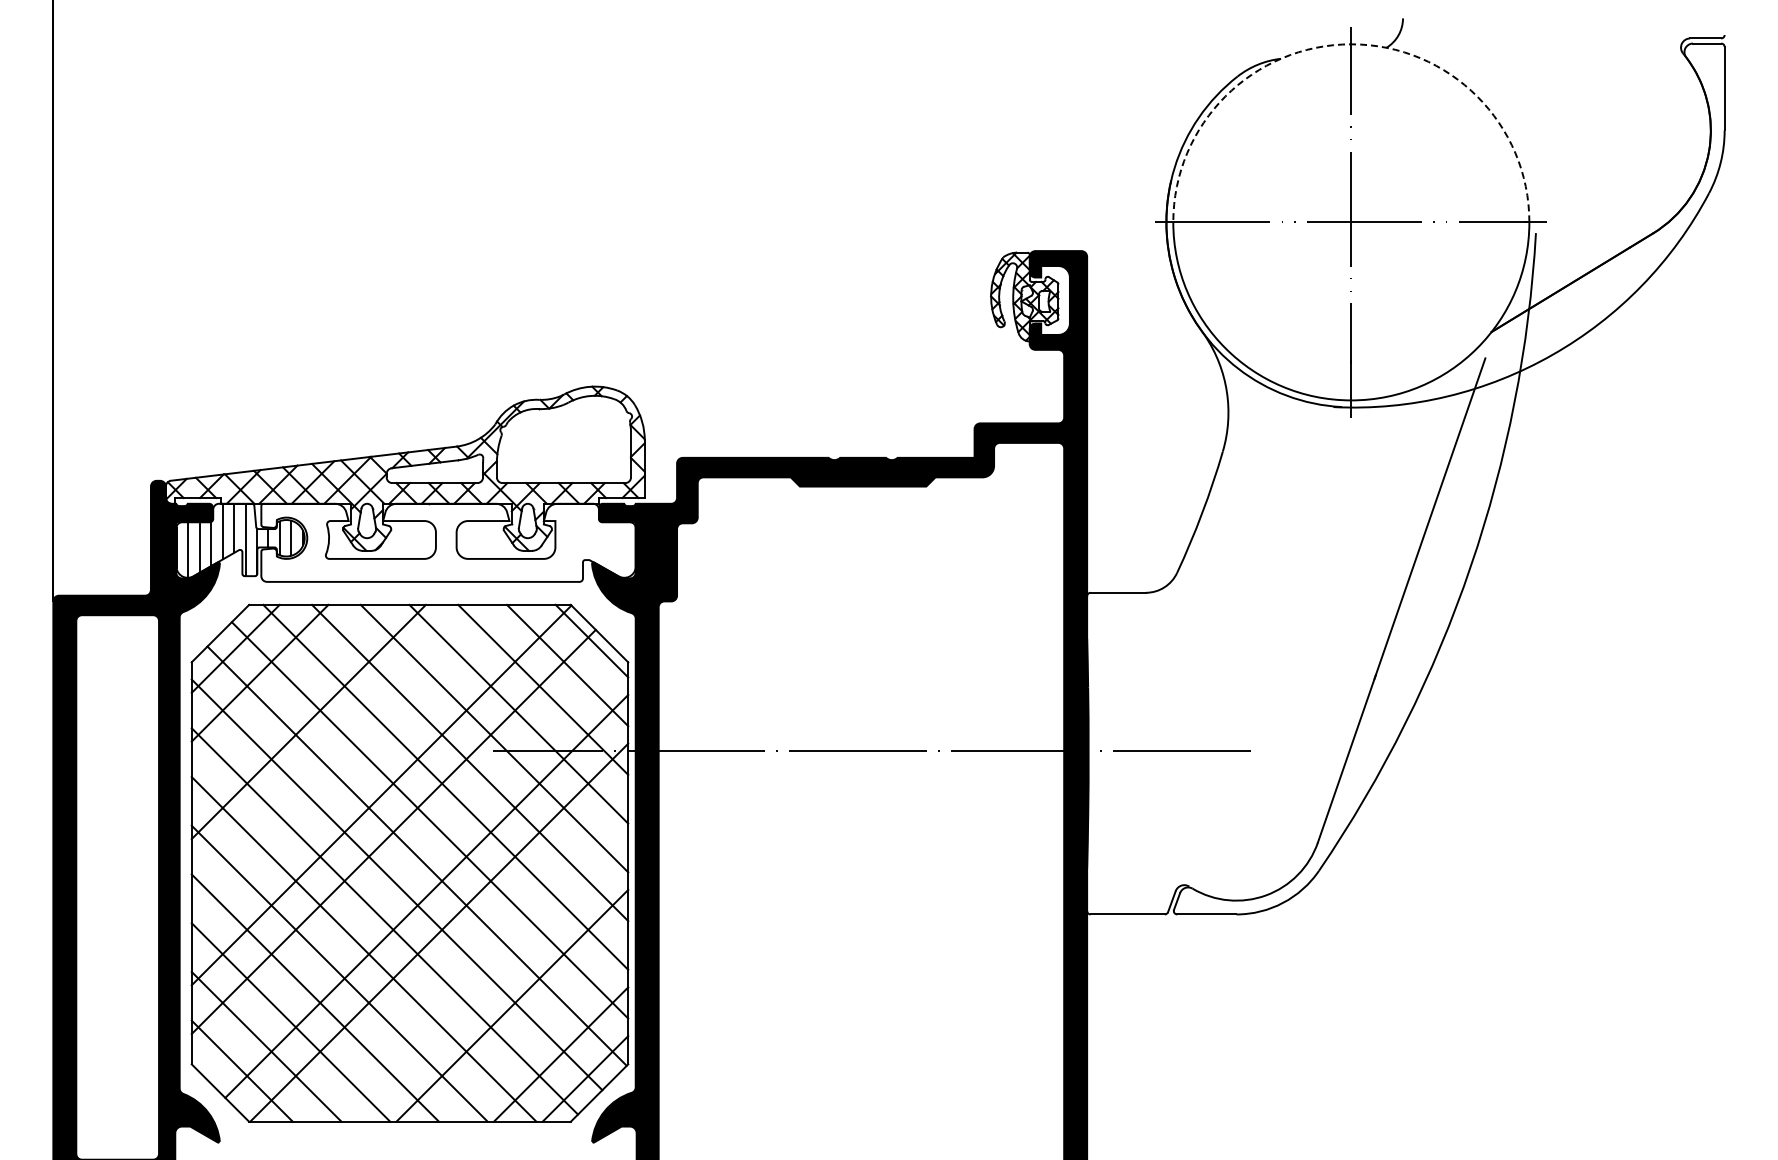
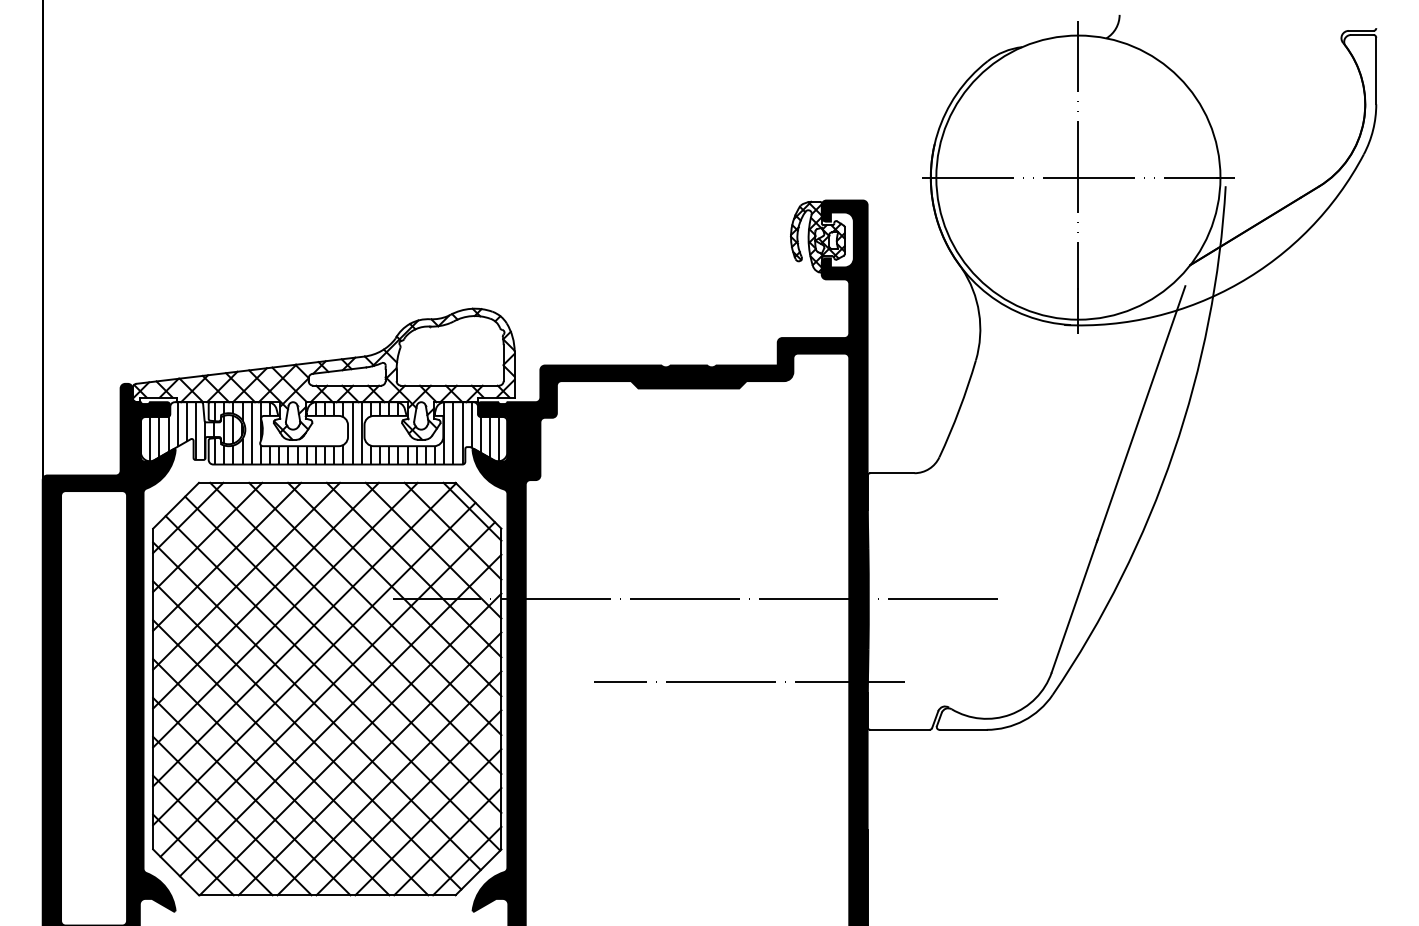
arc: (1351, 44) -> (1078, 35), dashed -> solid
hatch: (447, 542) -> (357, 433), added
line: (284, 697) -> (227, 556), added
line: (332, 745) -> (265, 595), added
line: (357, 770) -> (285, 614), added
line: (939, 854) -> (749, 682), added
line: (410, 863) -> (327, 689), added
line: (463, 956) -> (369, 763), added
line: (487, 981) -> (389, 783), added
line: (536, 1029) -> (428, 821), added

